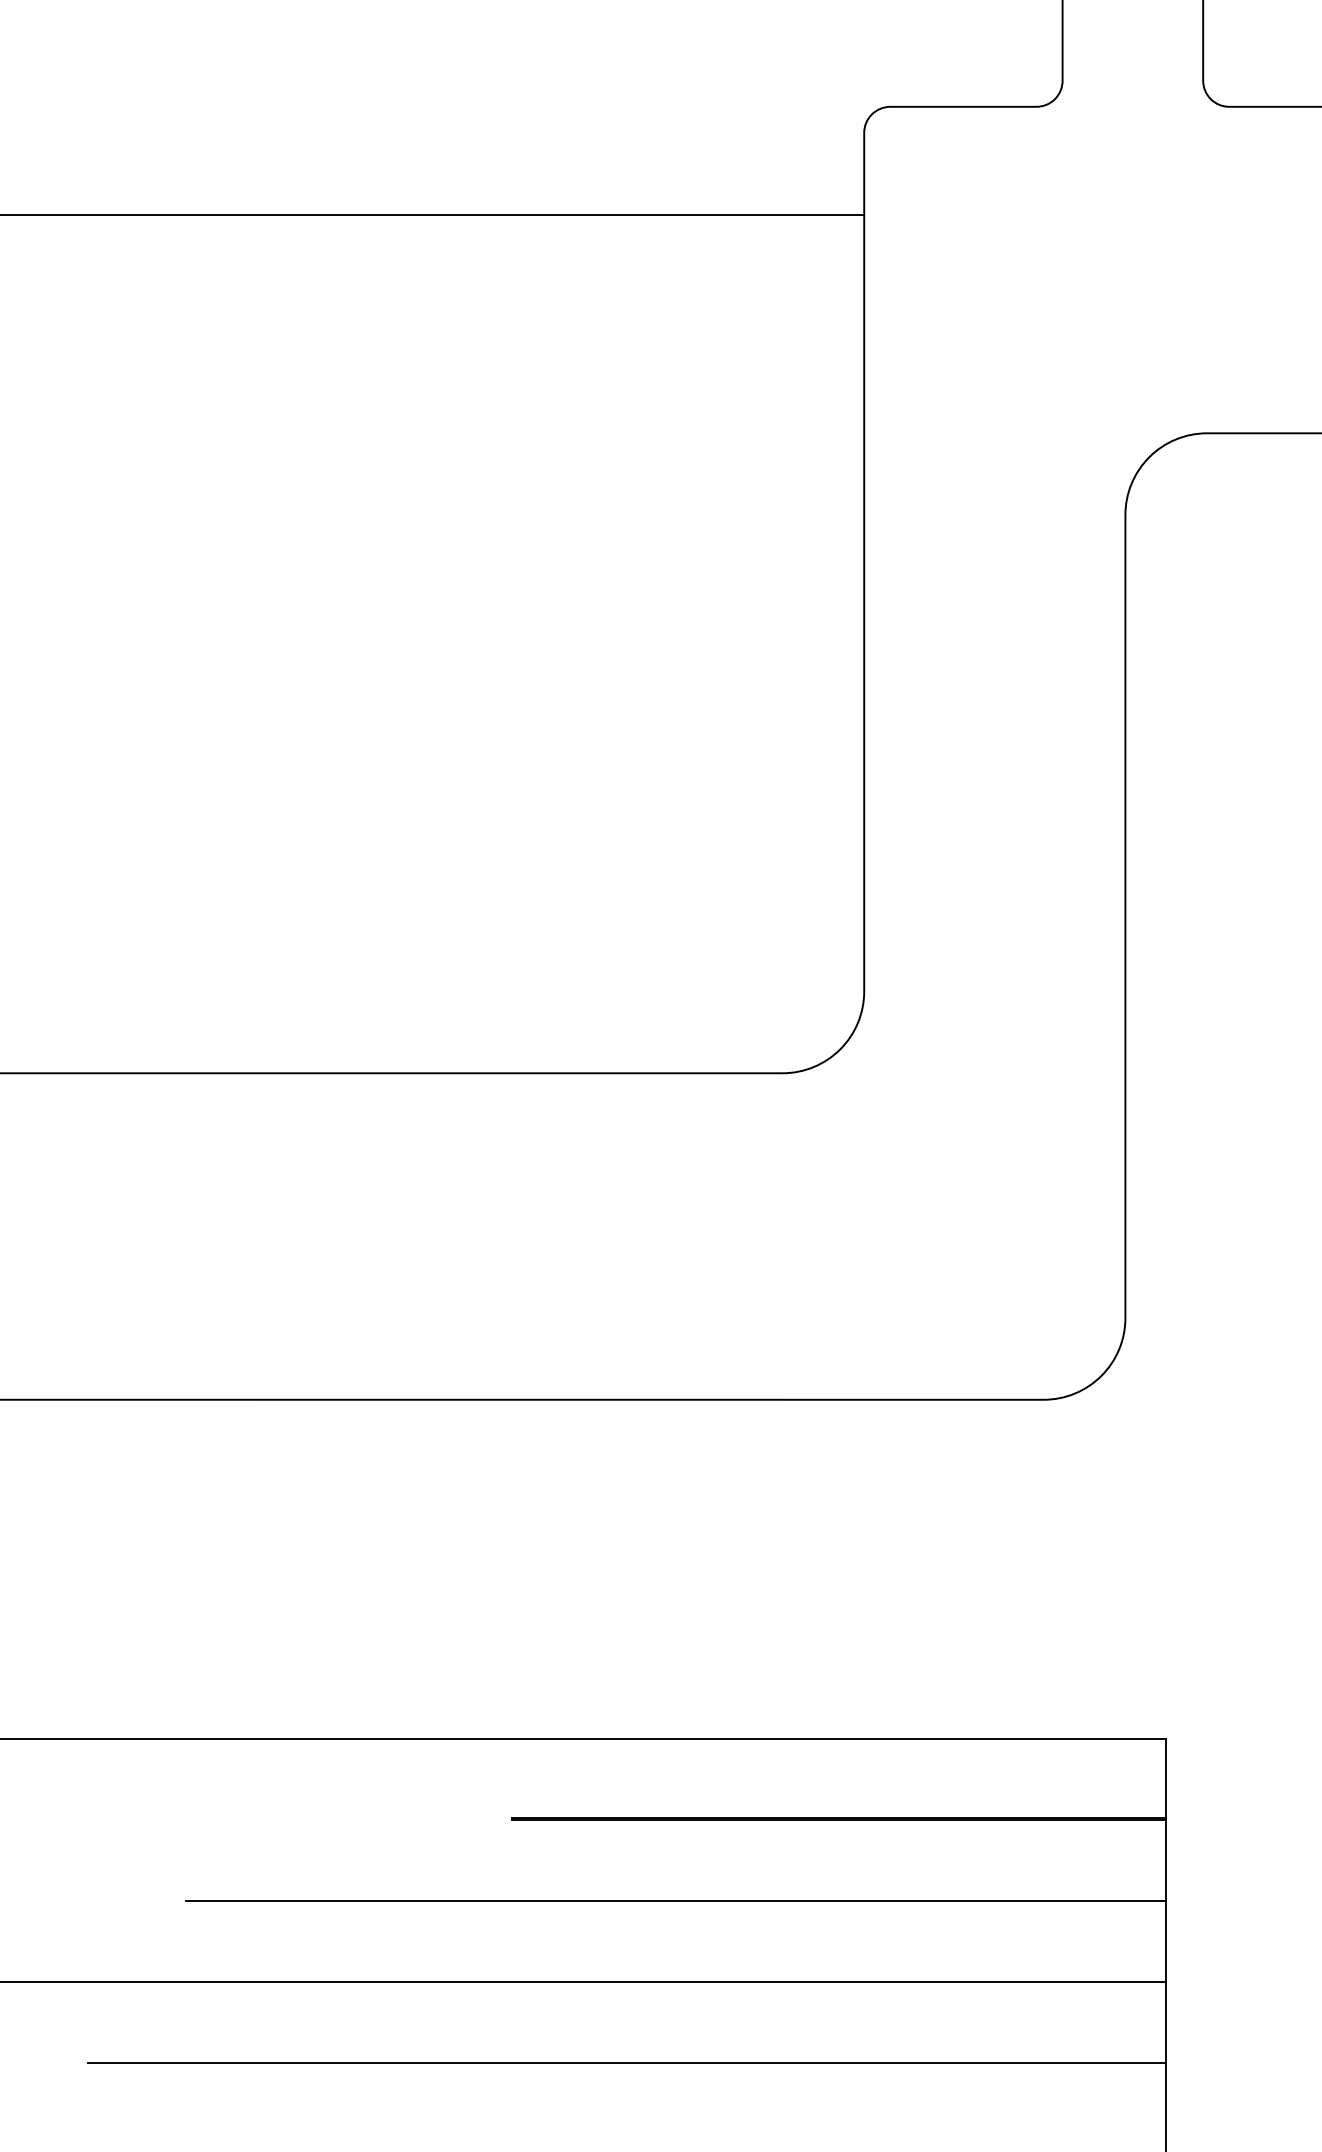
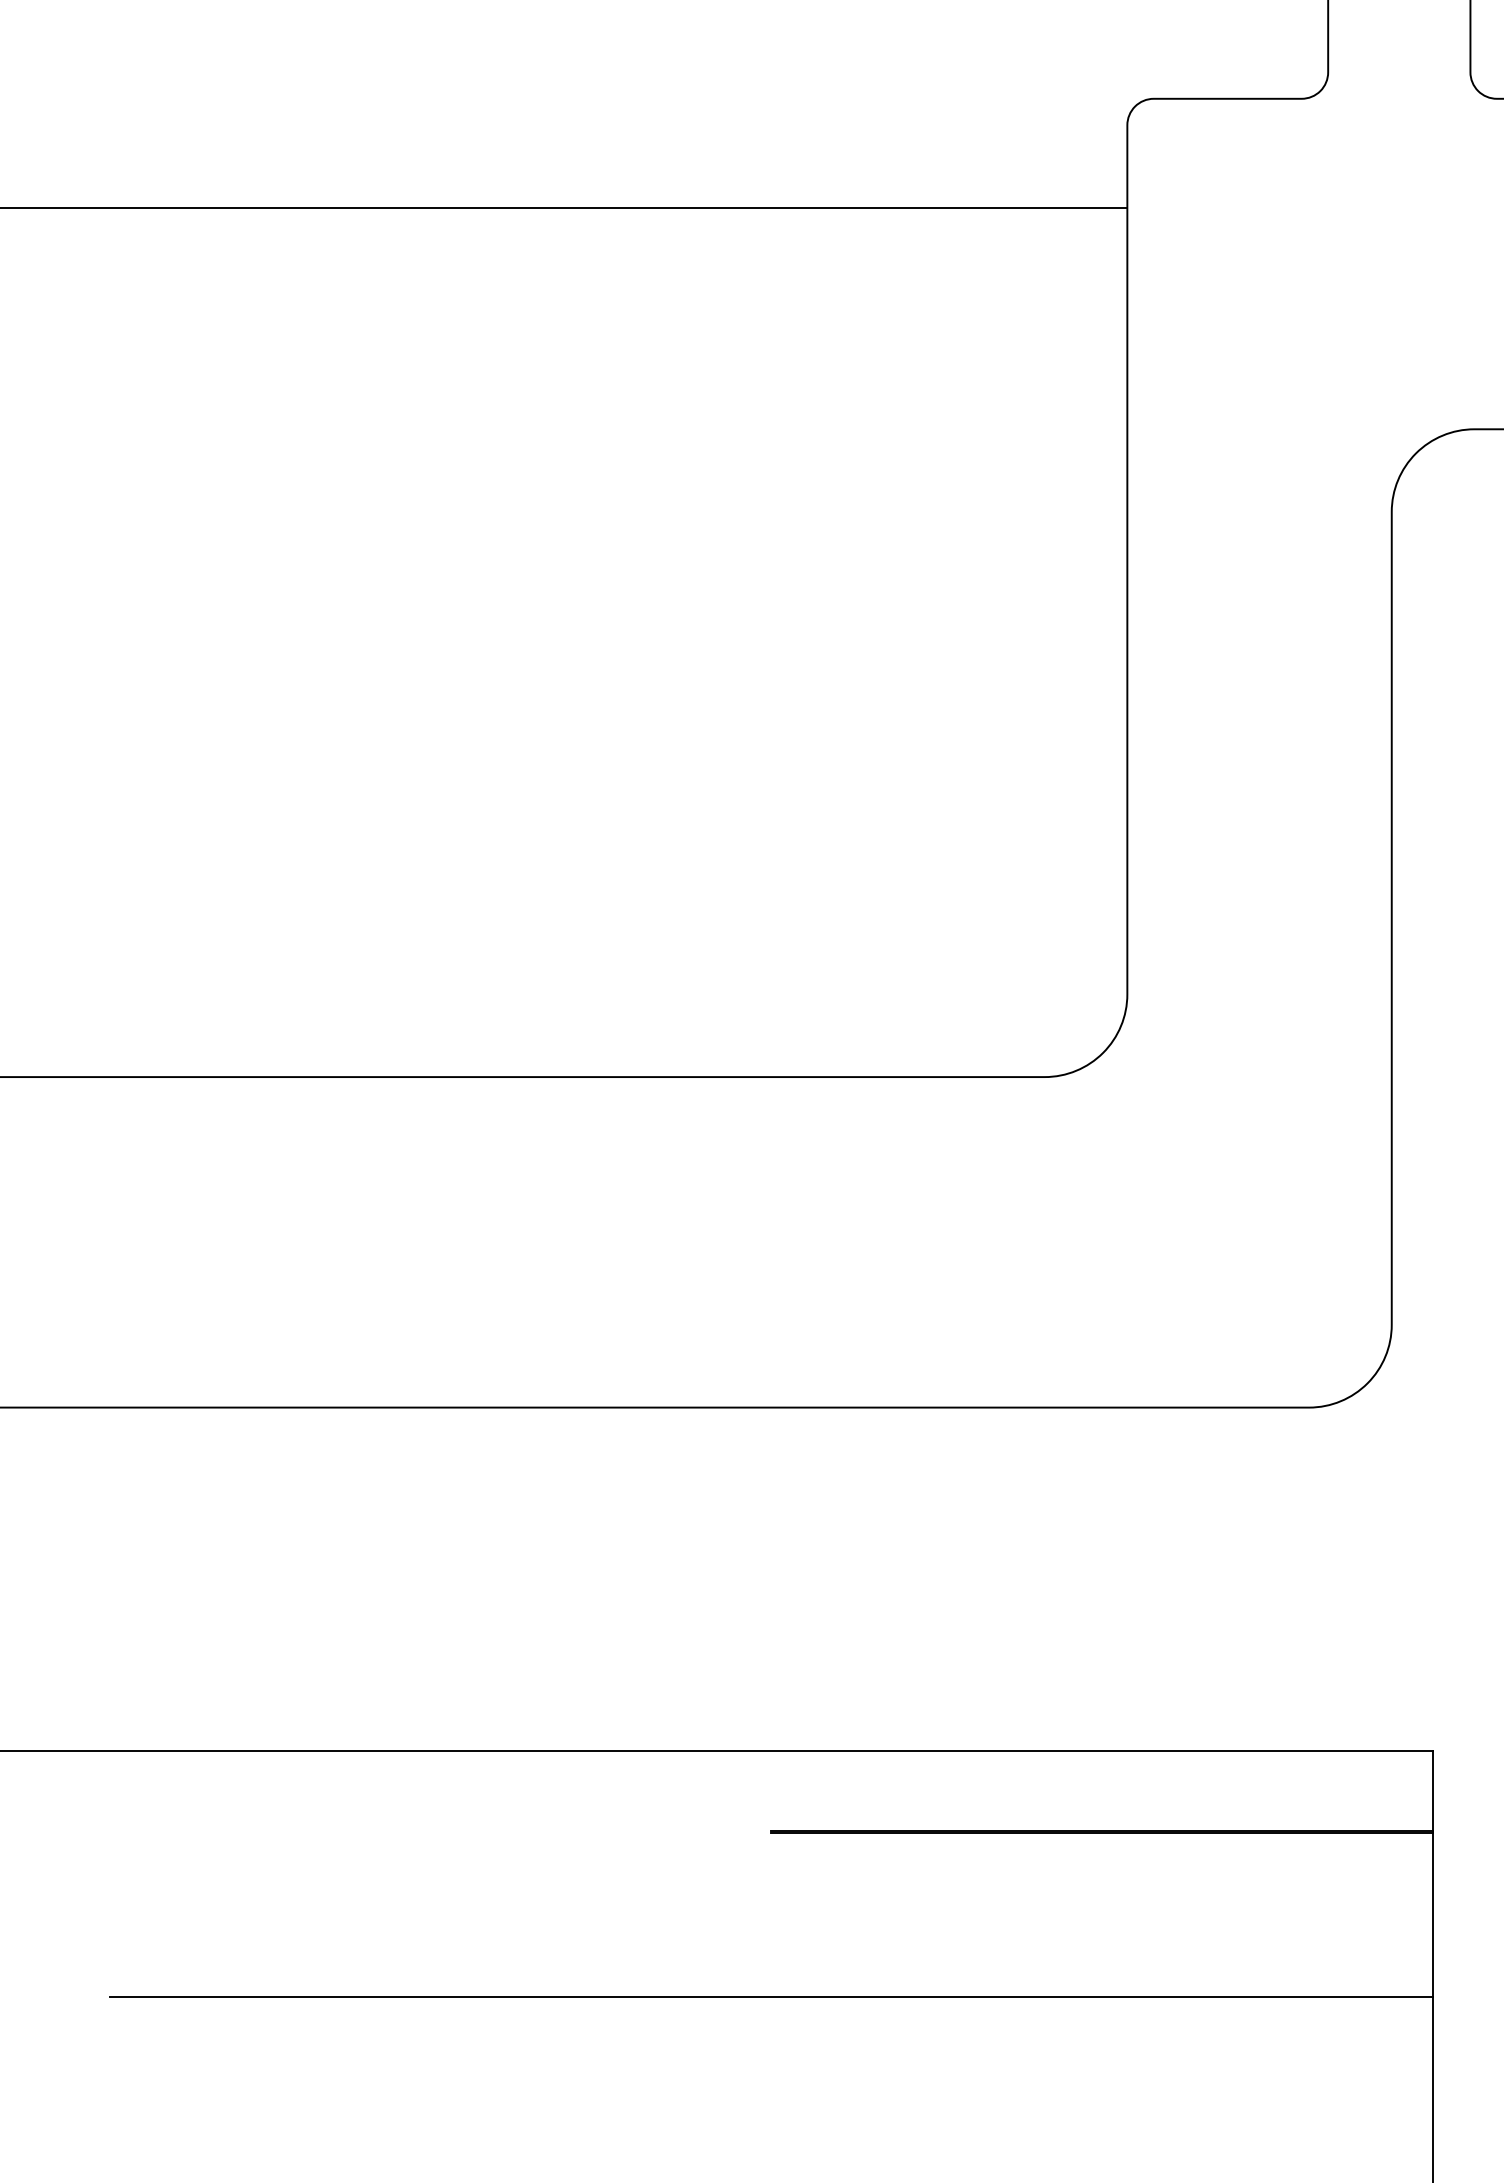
line: (675, 1901) -> (936, 1915), removed
line: (627, 2063) -> (887, 2079), removed

